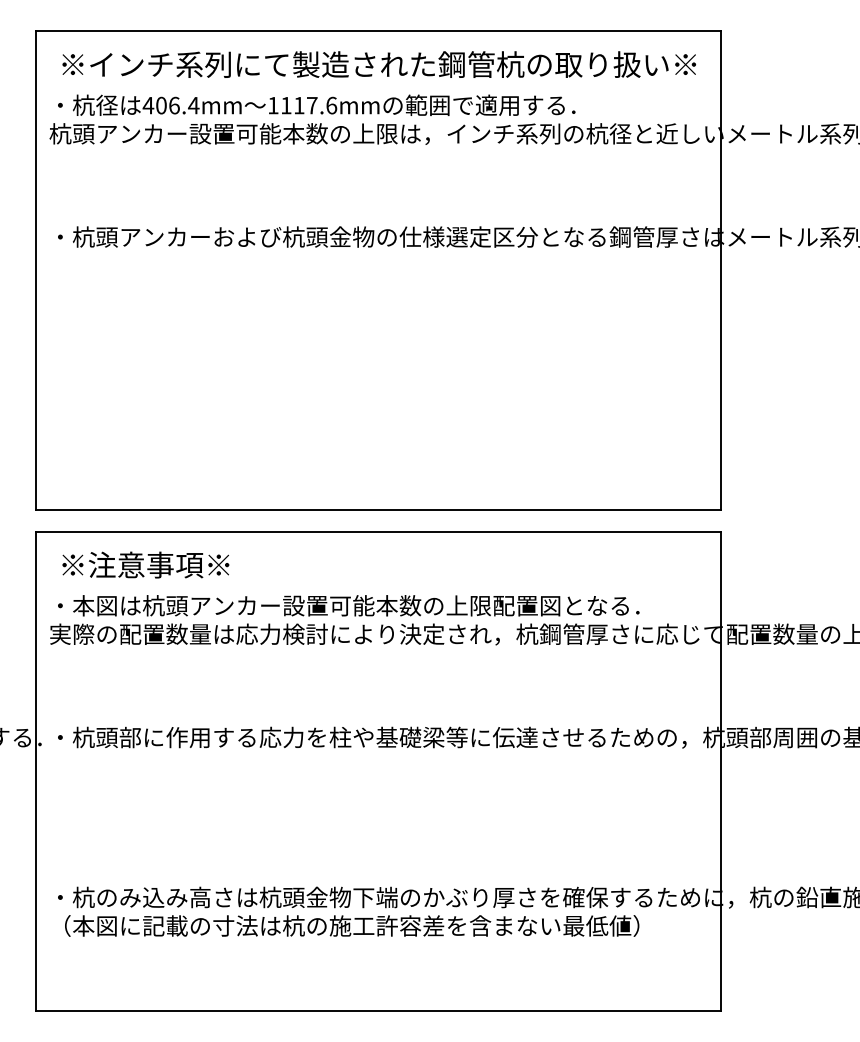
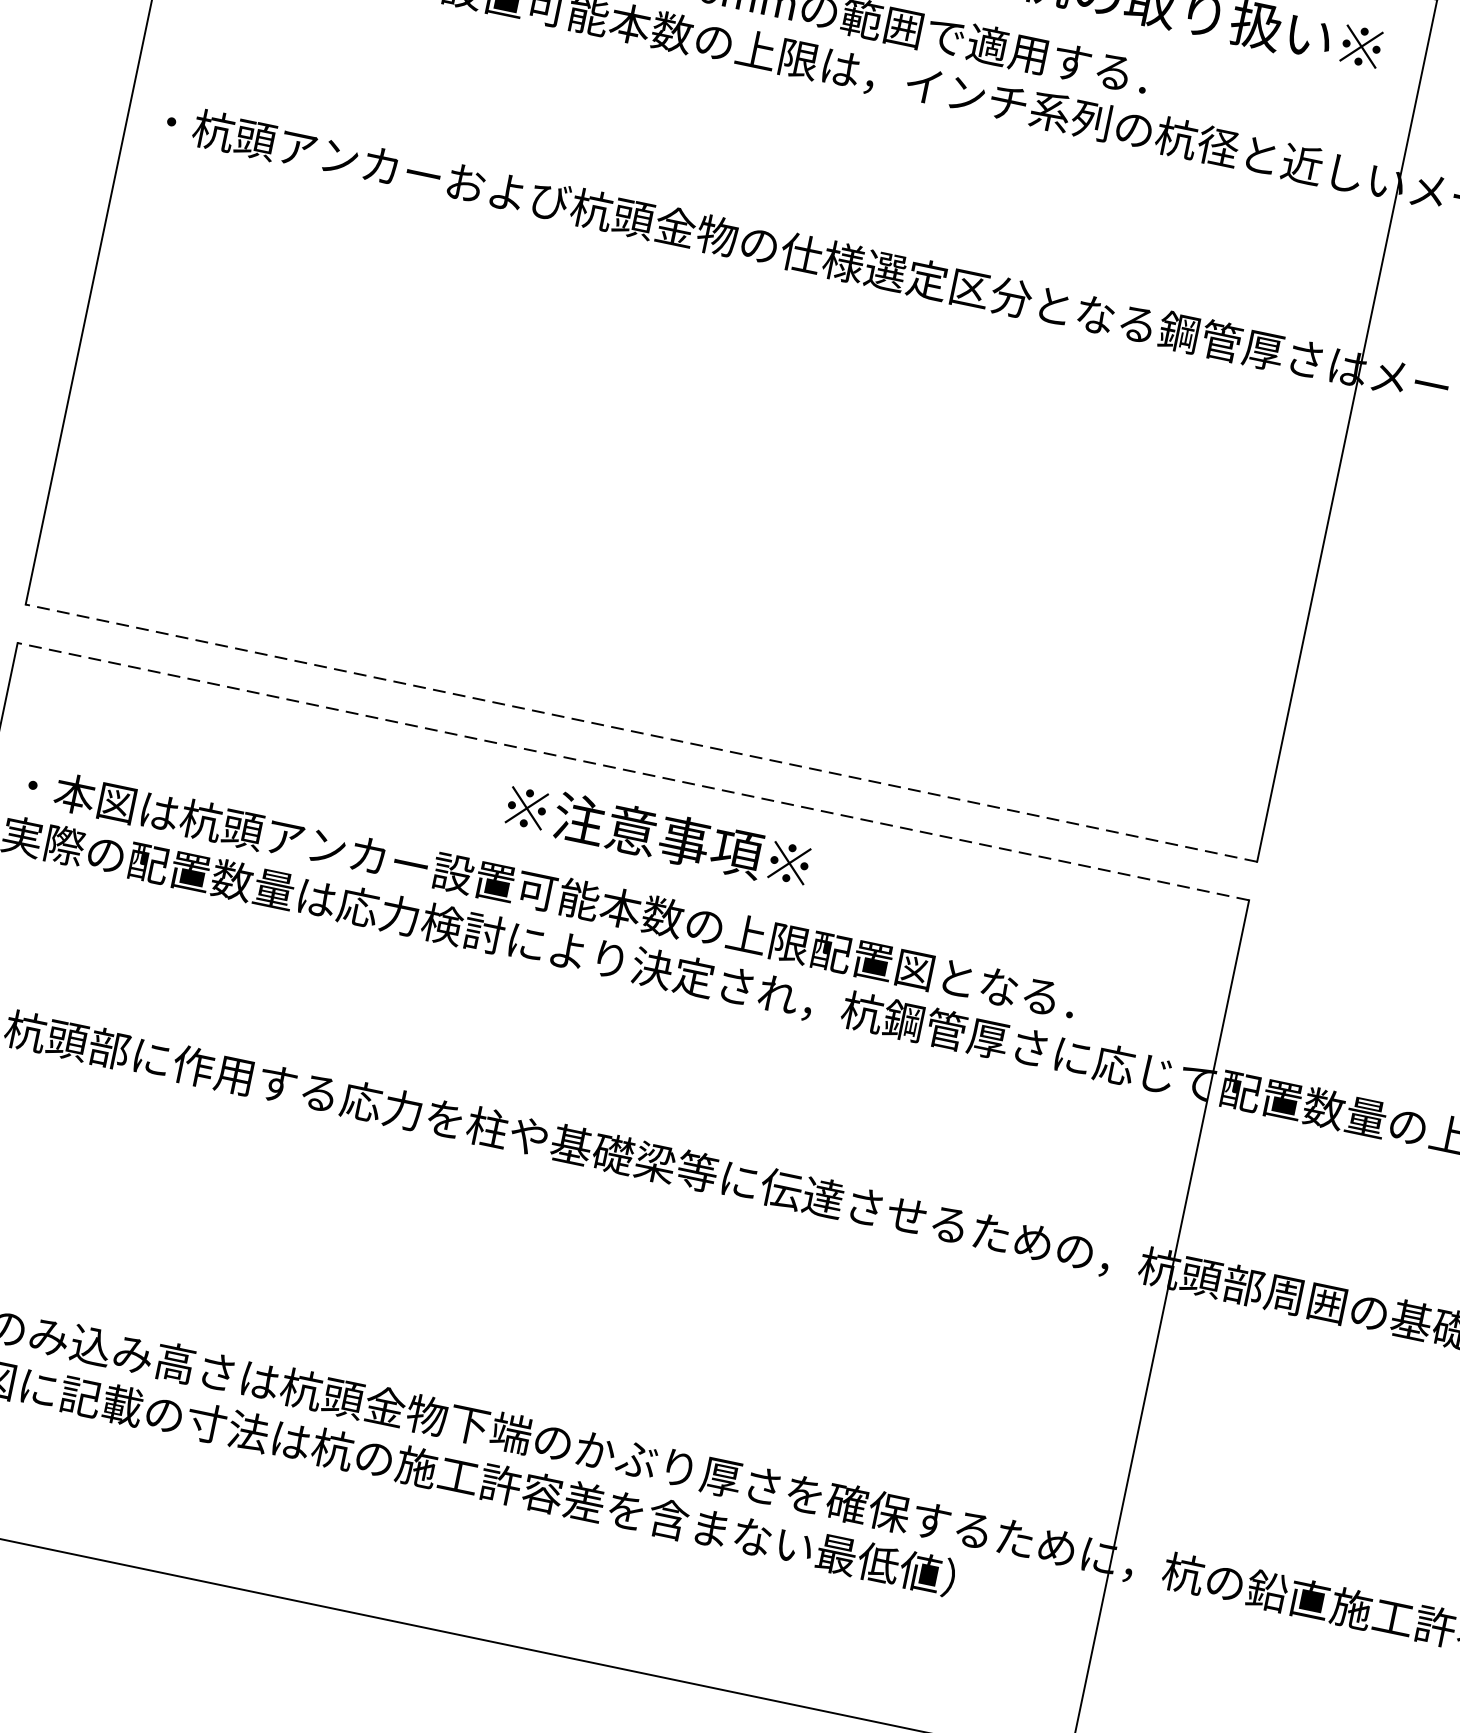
line: (378, 510) -> (641, 733), solid -> dashed
line: (378, 531) -> (633, 771), solid -> dashed
text: (145, 564) -> (657, 834), moved

